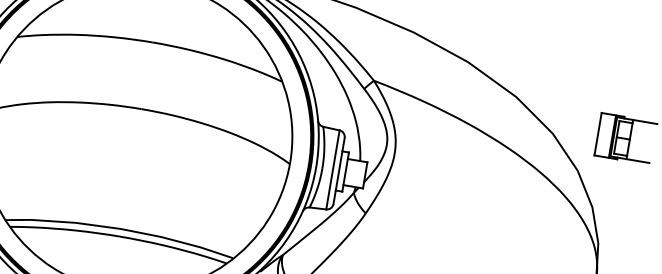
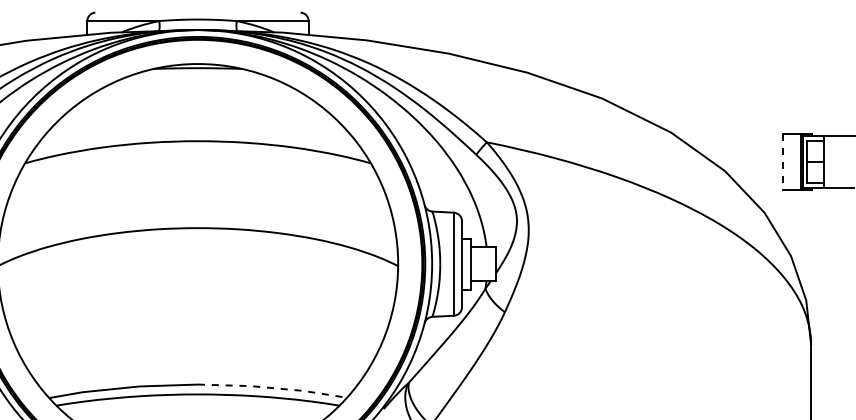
line: (598, 134) -> (782, 162), solid -> dashed
line: (177, 241) -> (272, 388), solid -> dashed

